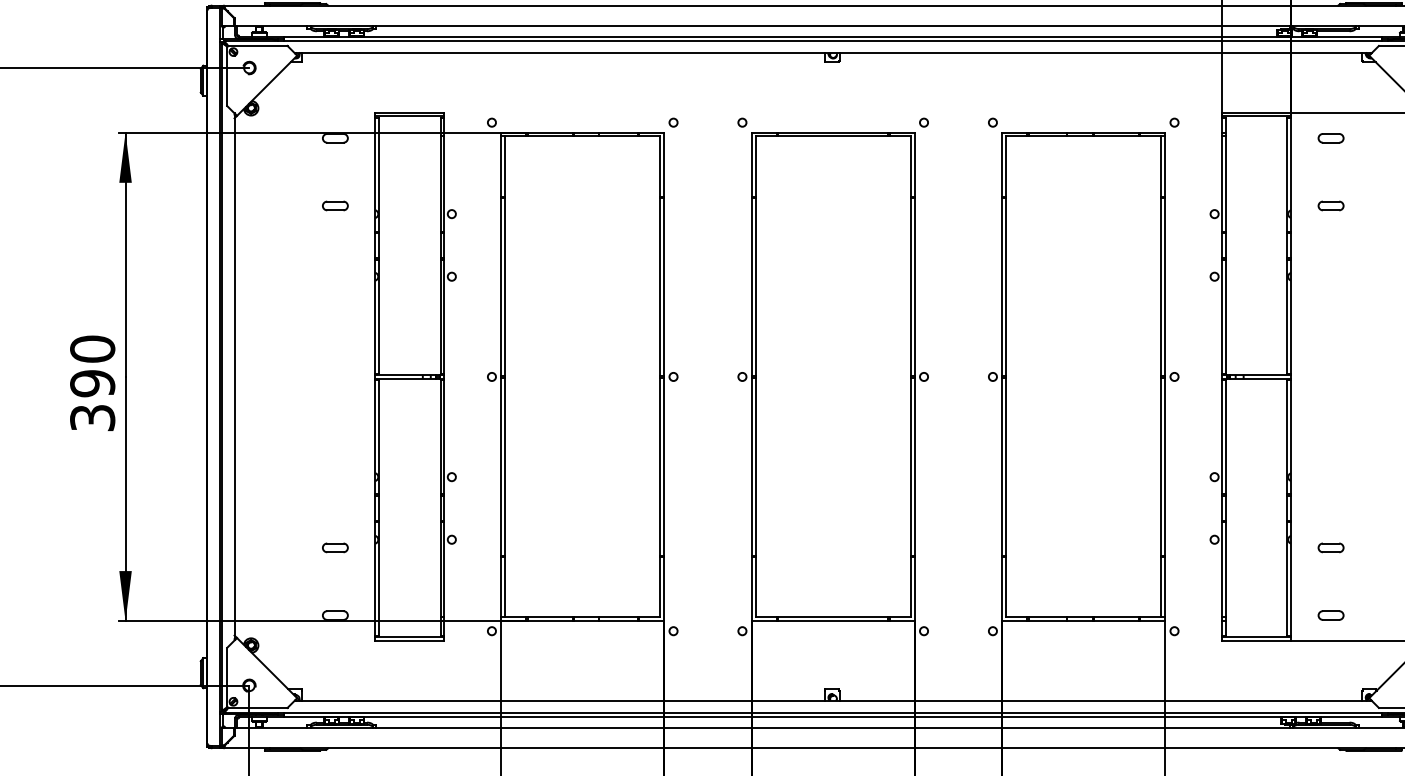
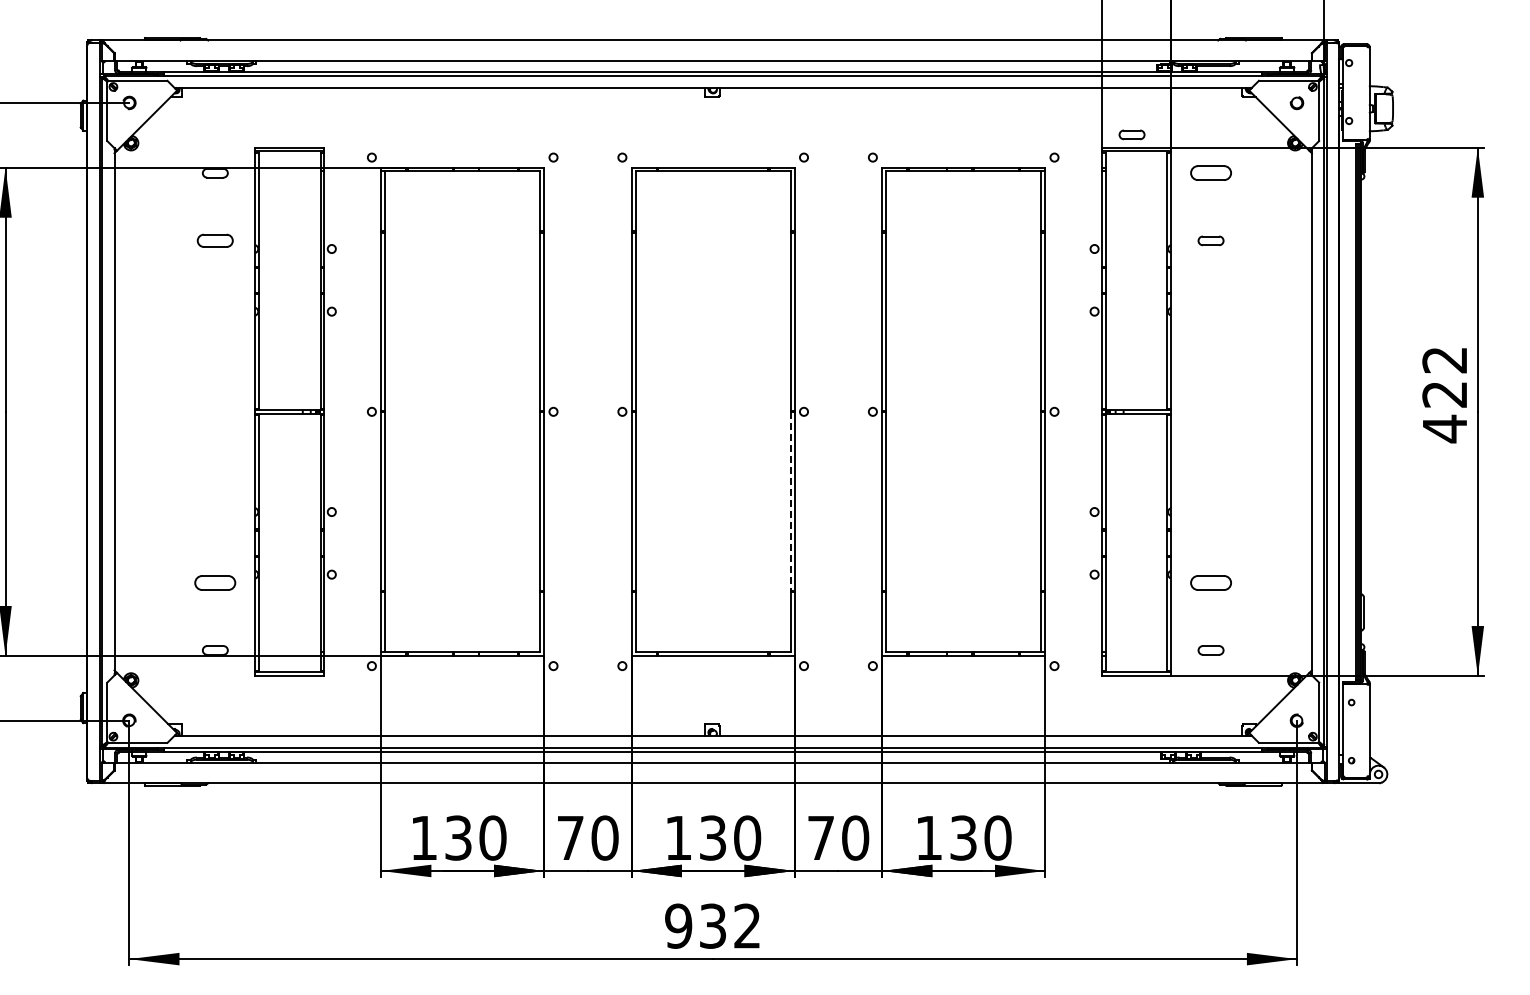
part: (1251, 99) -> (1131, 134), added
part: (1330, 138) -> (1210, 173), size x1.6
part: (335, 205) -> (215, 240), size x1.4
line: (910, 467) -> (790, 502), solid -> dashed
part: (335, 547) -> (215, 582), size x1.6
part: (1330, 547) -> (1210, 582), size x1.6

